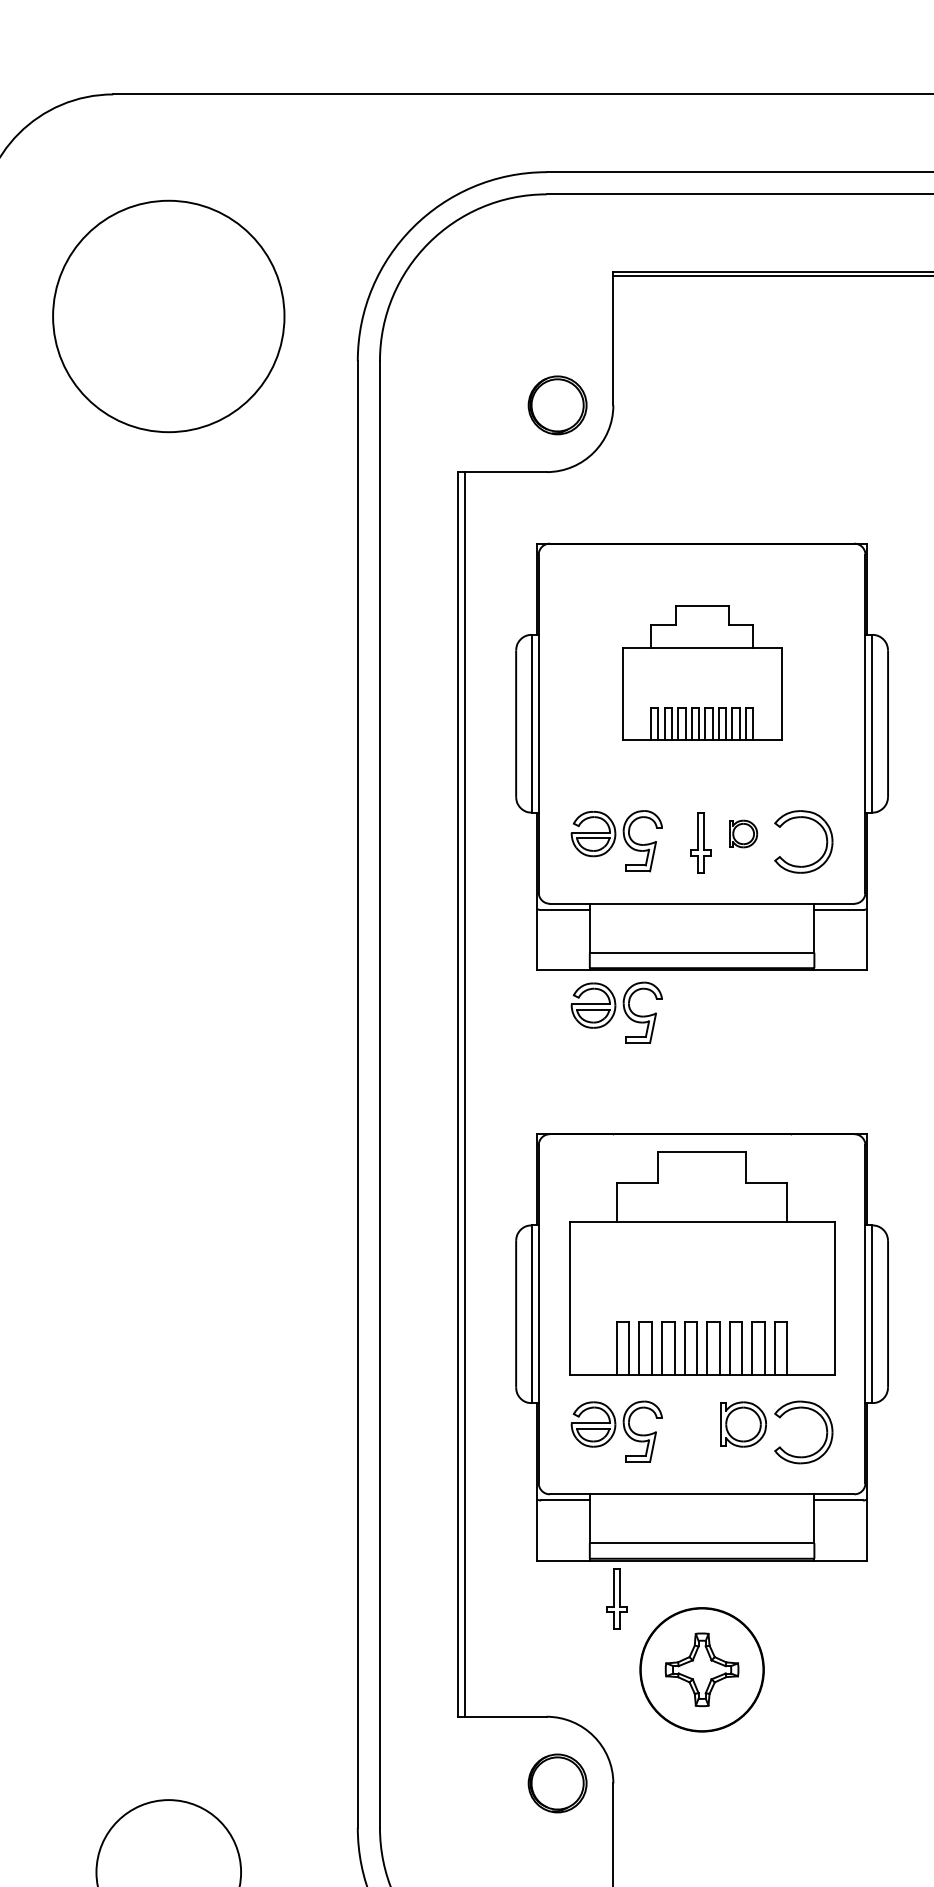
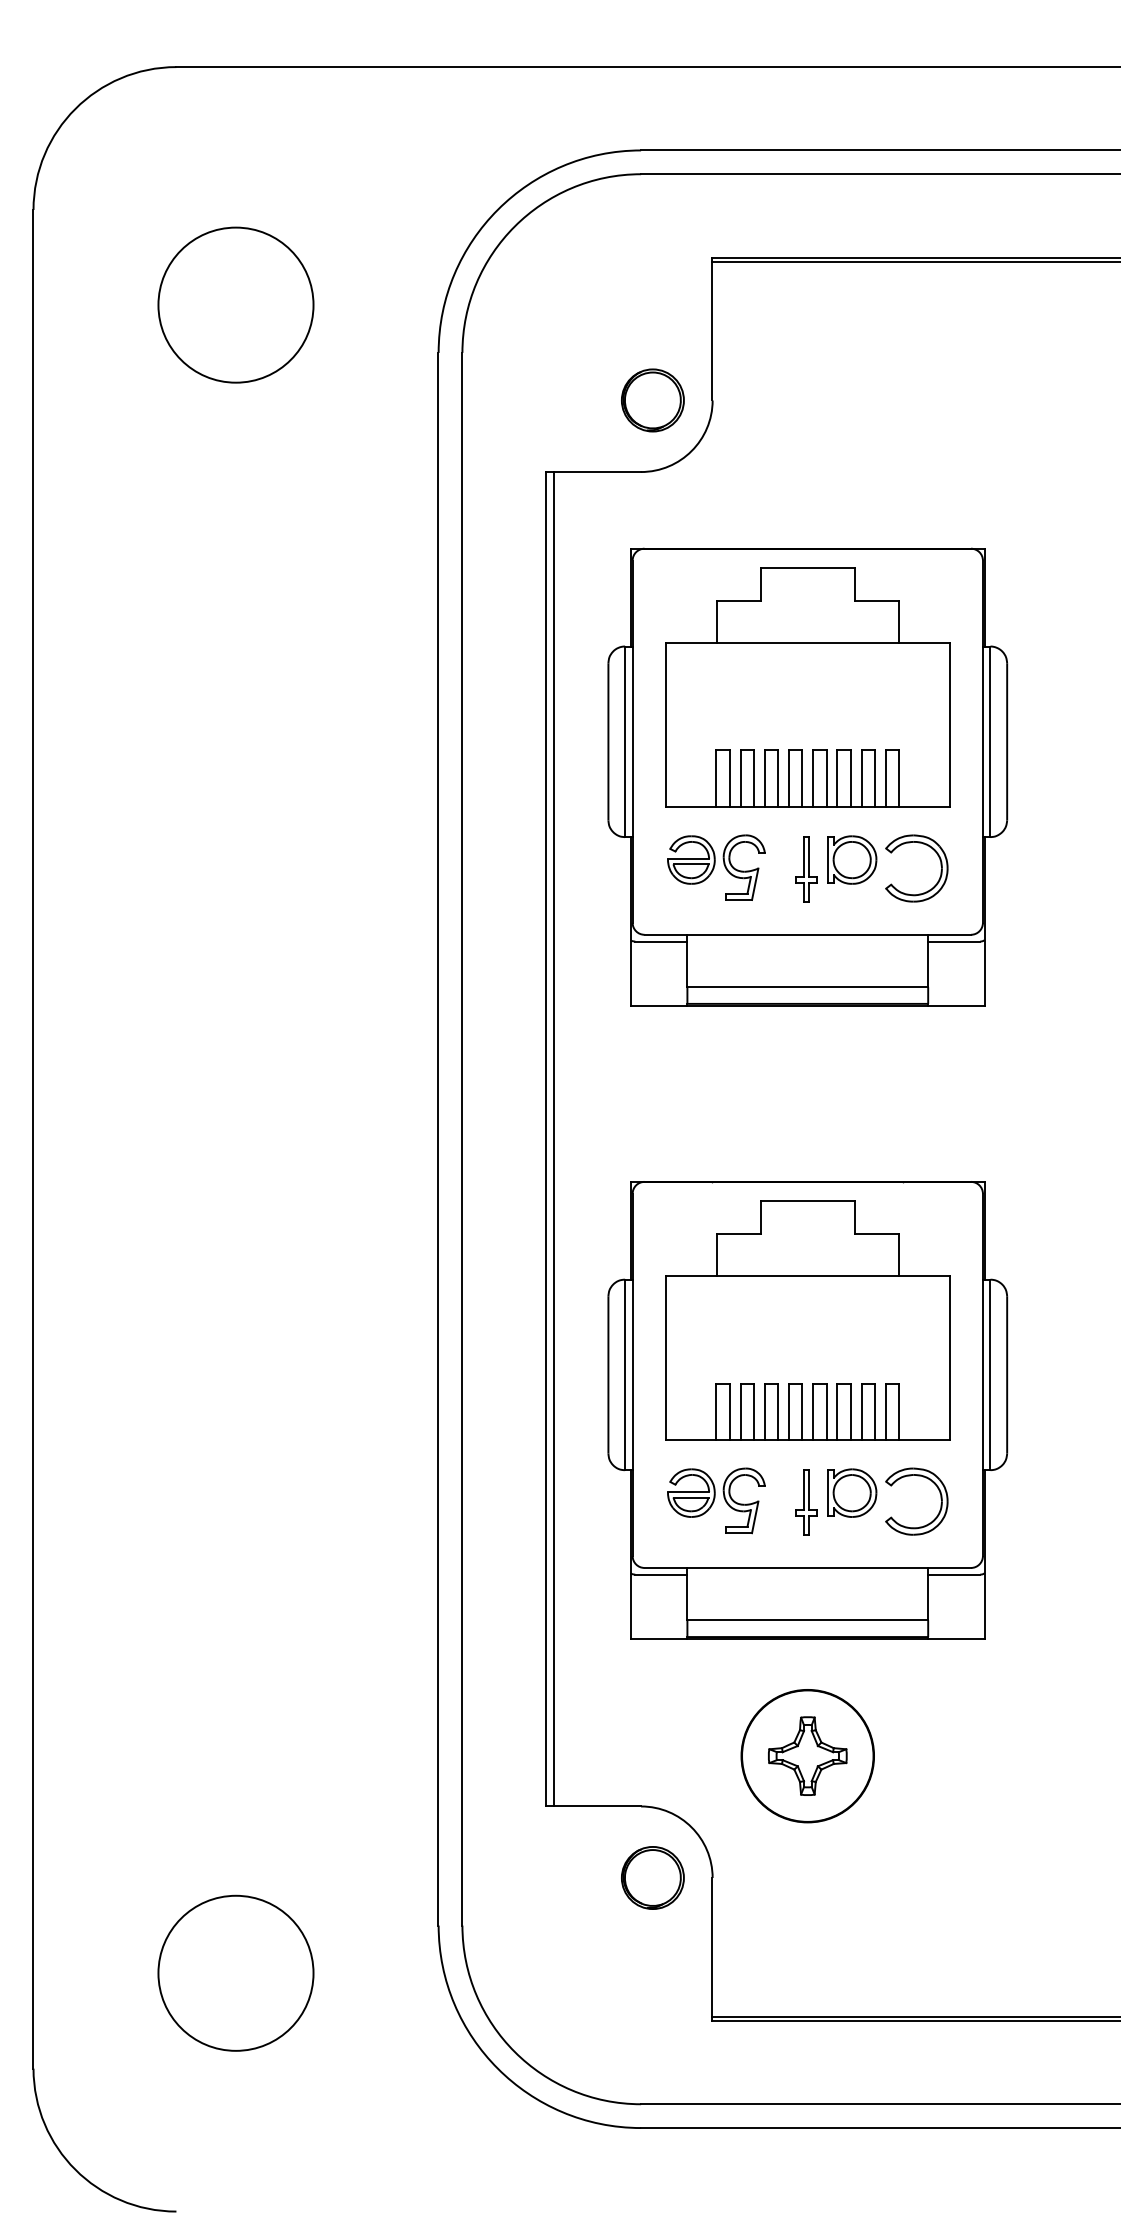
circle: (168, 315) -> (235, 304), size x0.62
part: (701, 673) -> (807, 687), size x1.67
part: (743, 833) -> (852, 859), size x1.67
part: (616, 1012) -> (716, 1051), removed
part: (616, 1599) -> (806, 1502), moved

